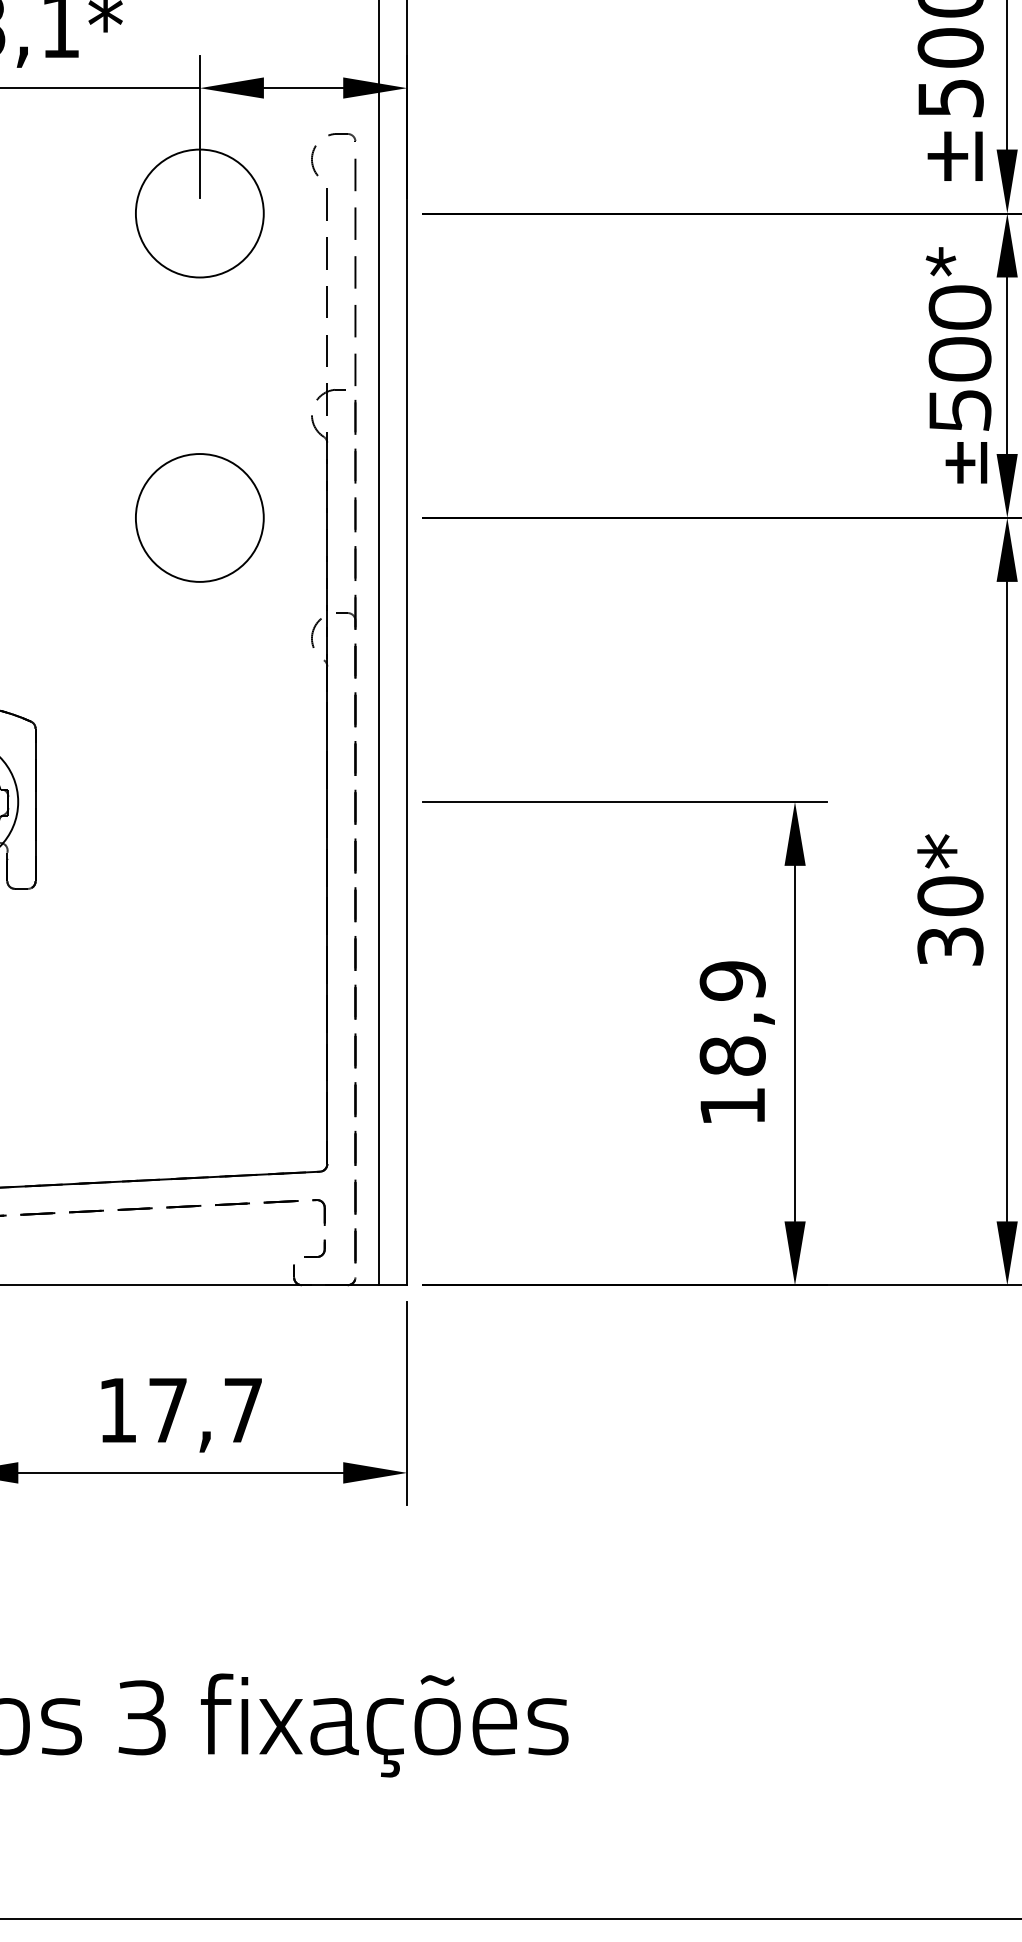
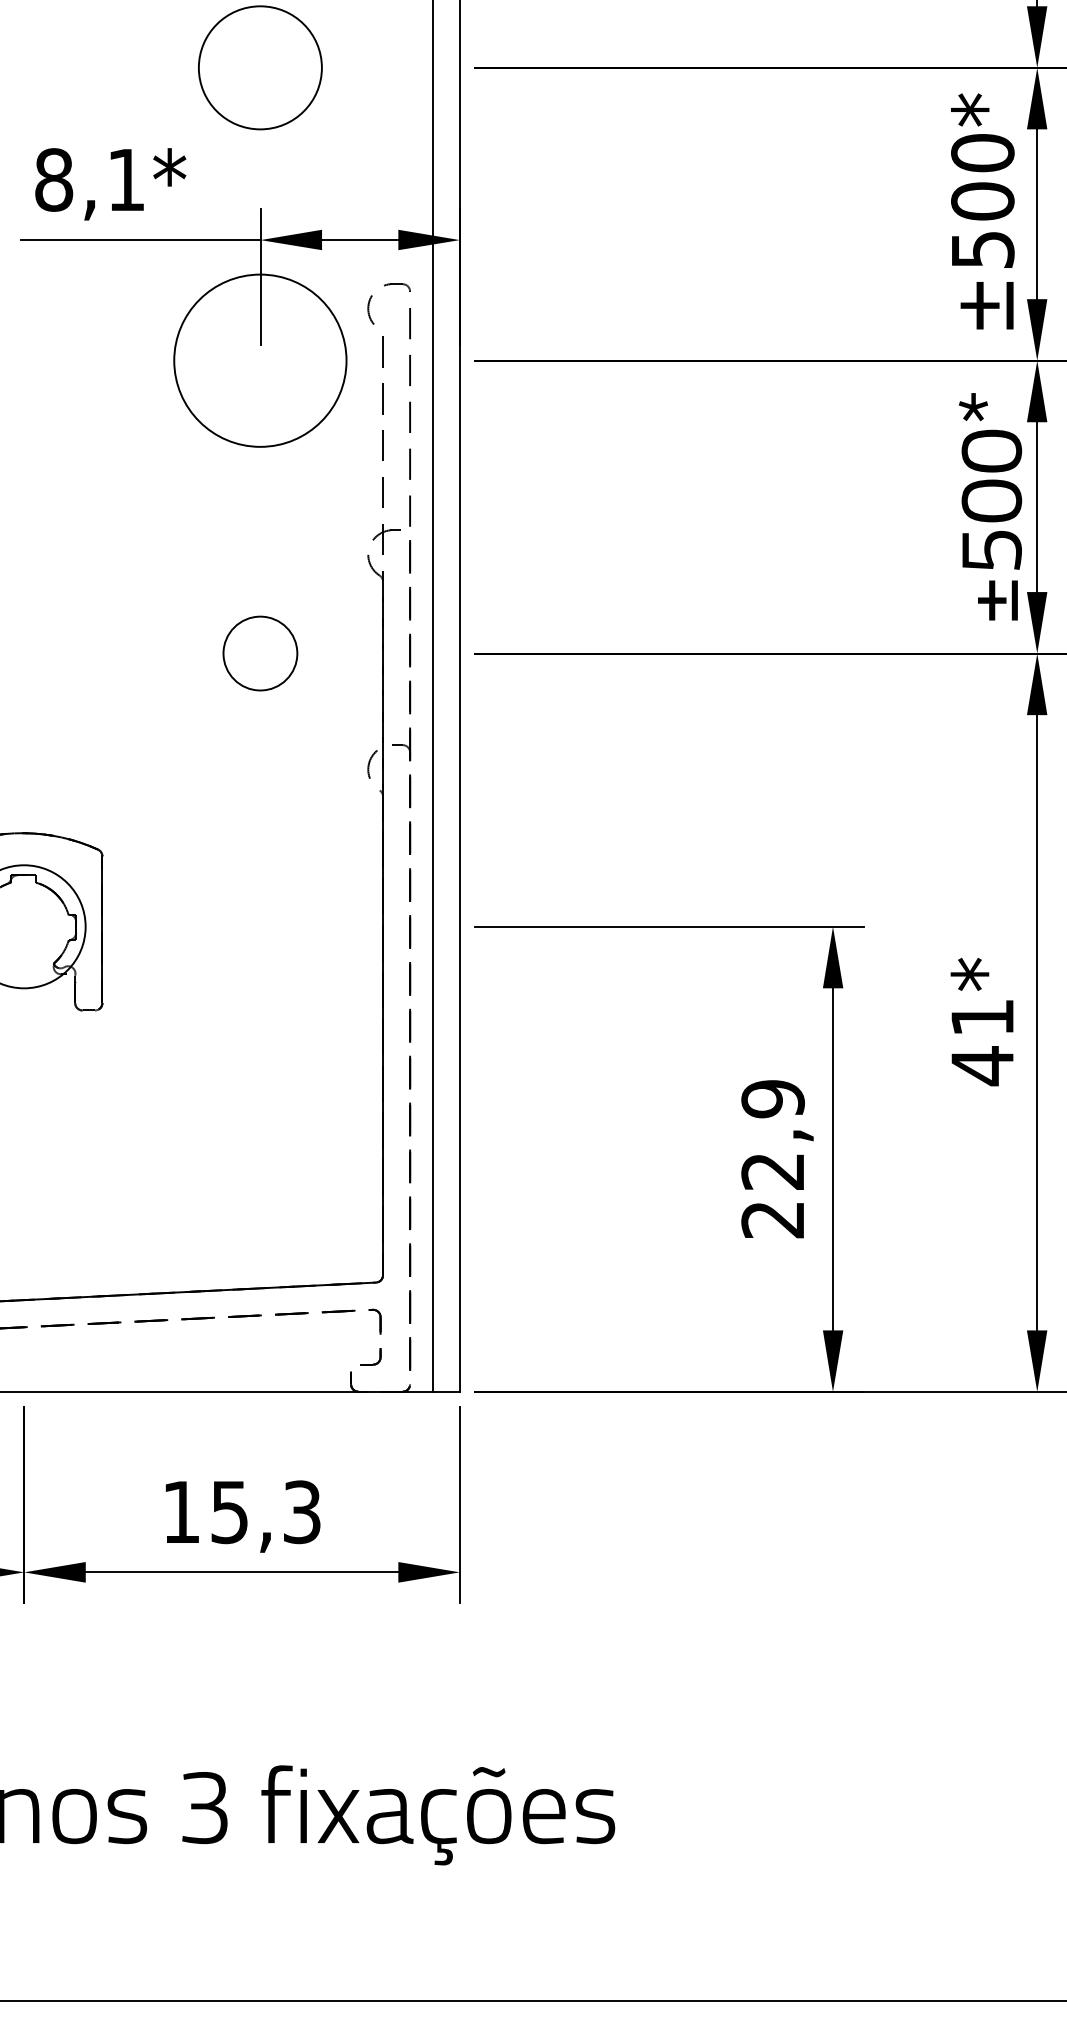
circle: (198, 213) -> (259, 360), size x1.4
circle: (199, 517) -> (260, 653), size x0.6
text: (950, 922) -> (982, 1042), 30* -> 41*
text: (732, 1081) -> (772, 1195), 18,9 -> 22,9
text: (205, 1410) -> (265, 1512), 17,7 -> 15,3

